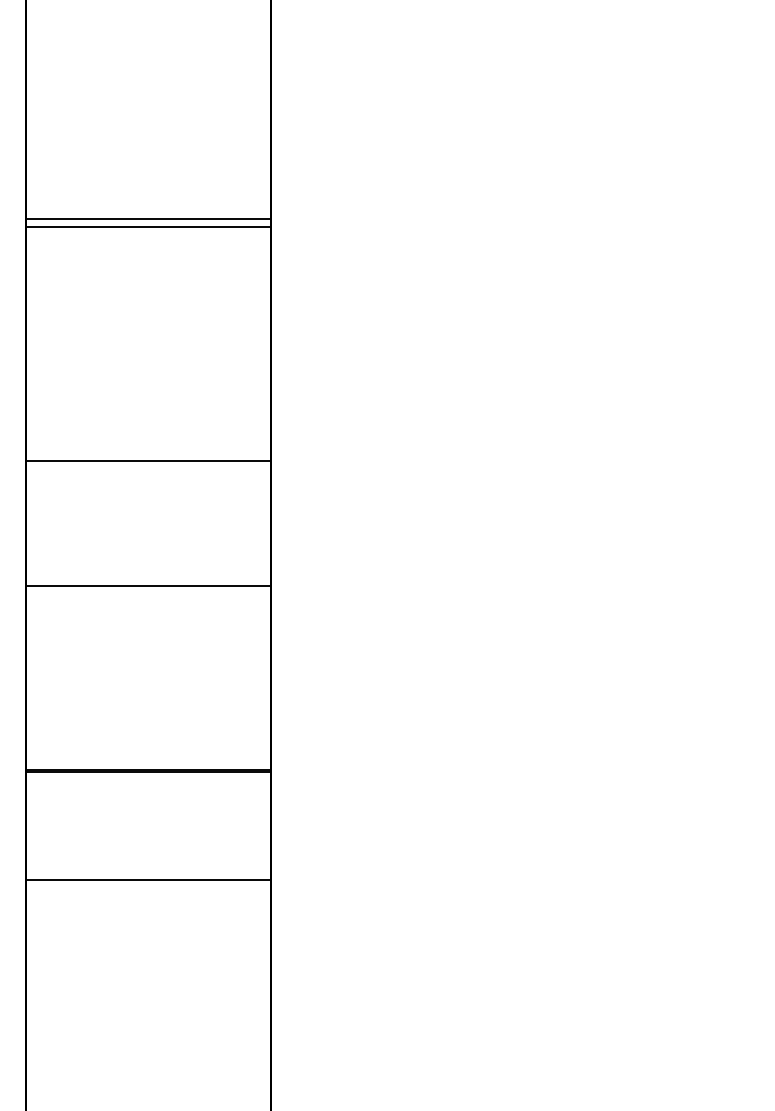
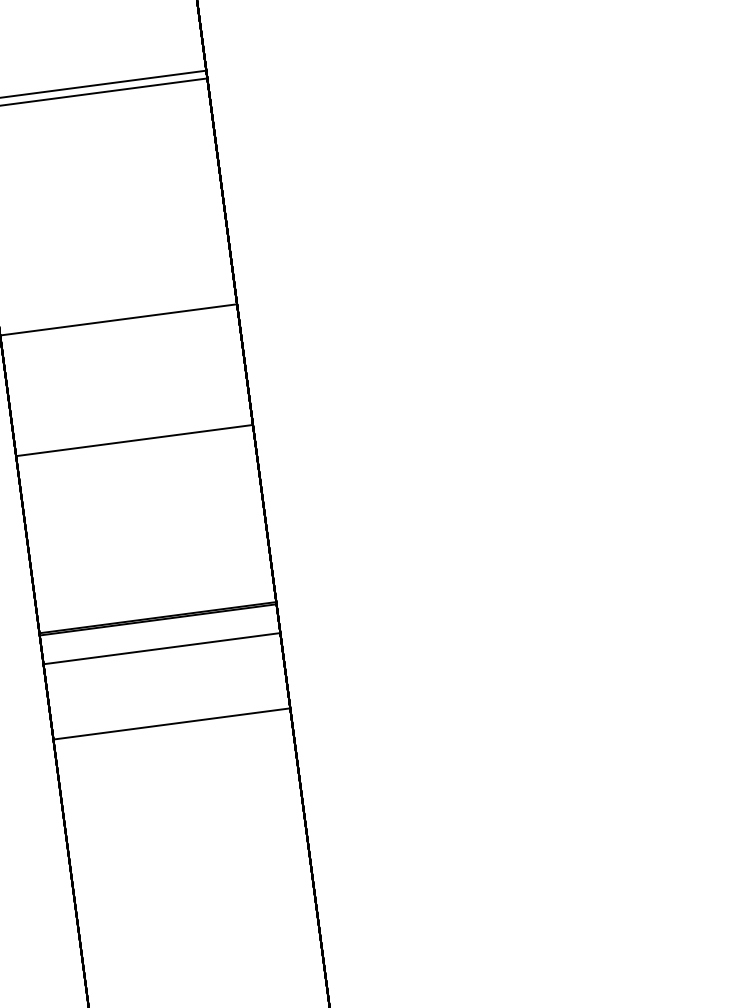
line: (148, 801) -> (161, 648), added

